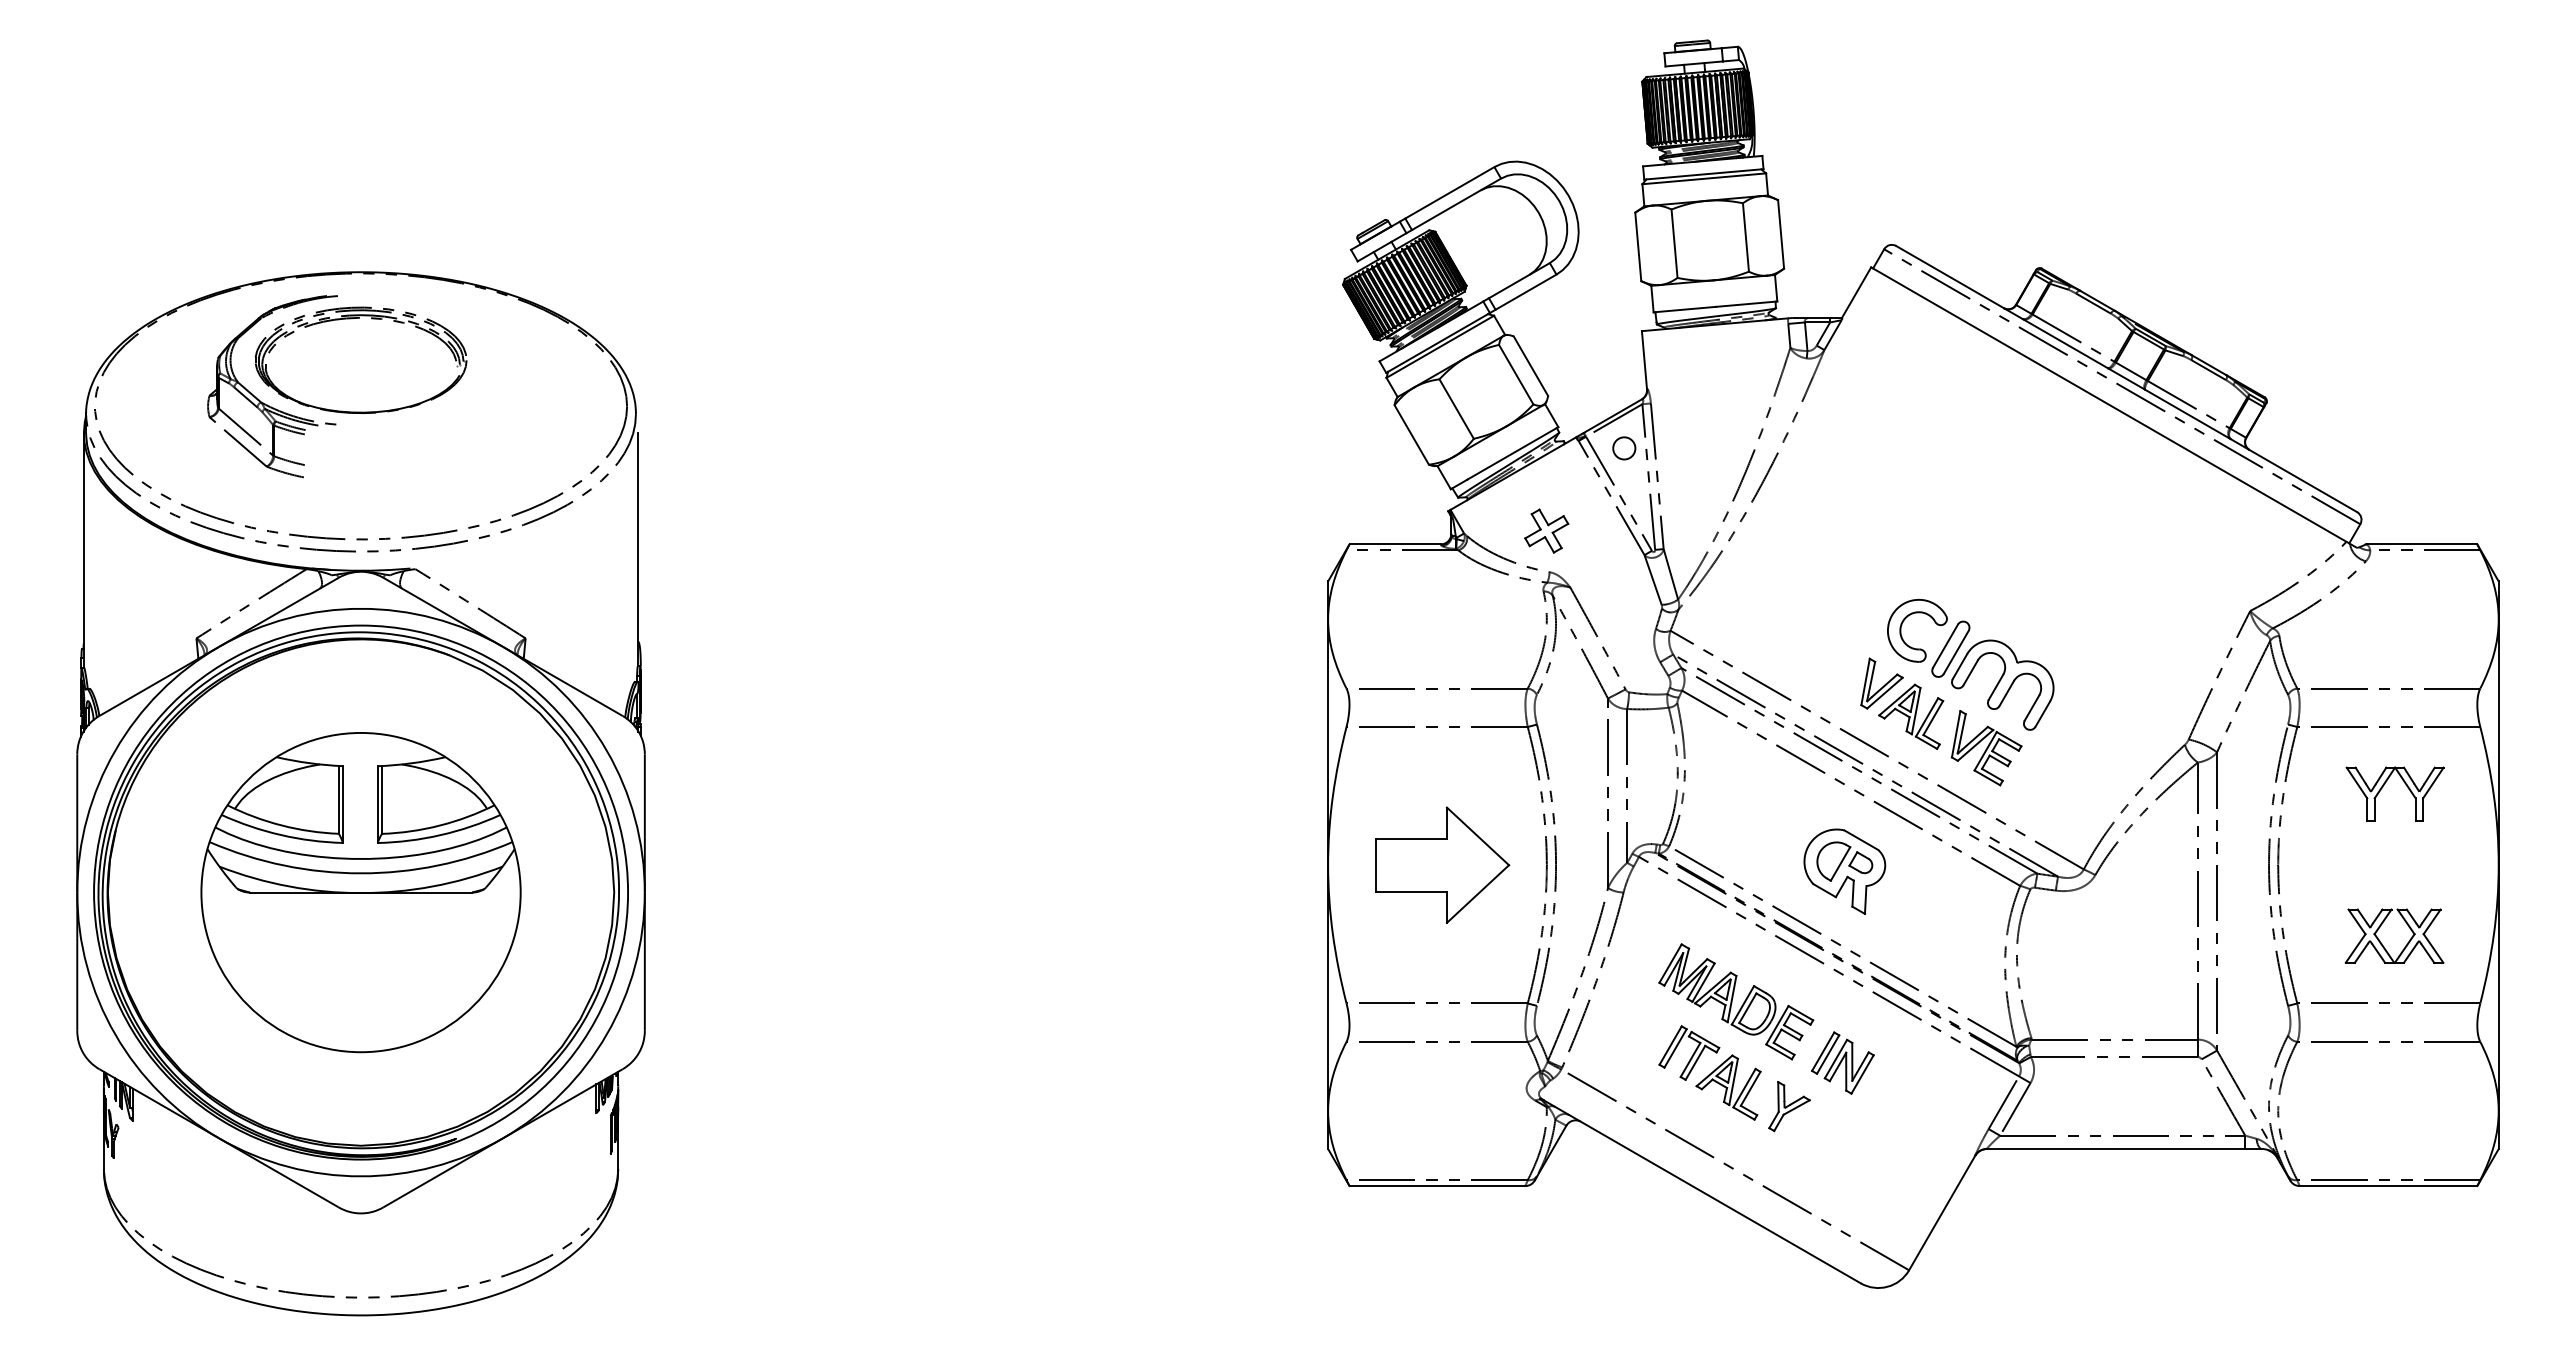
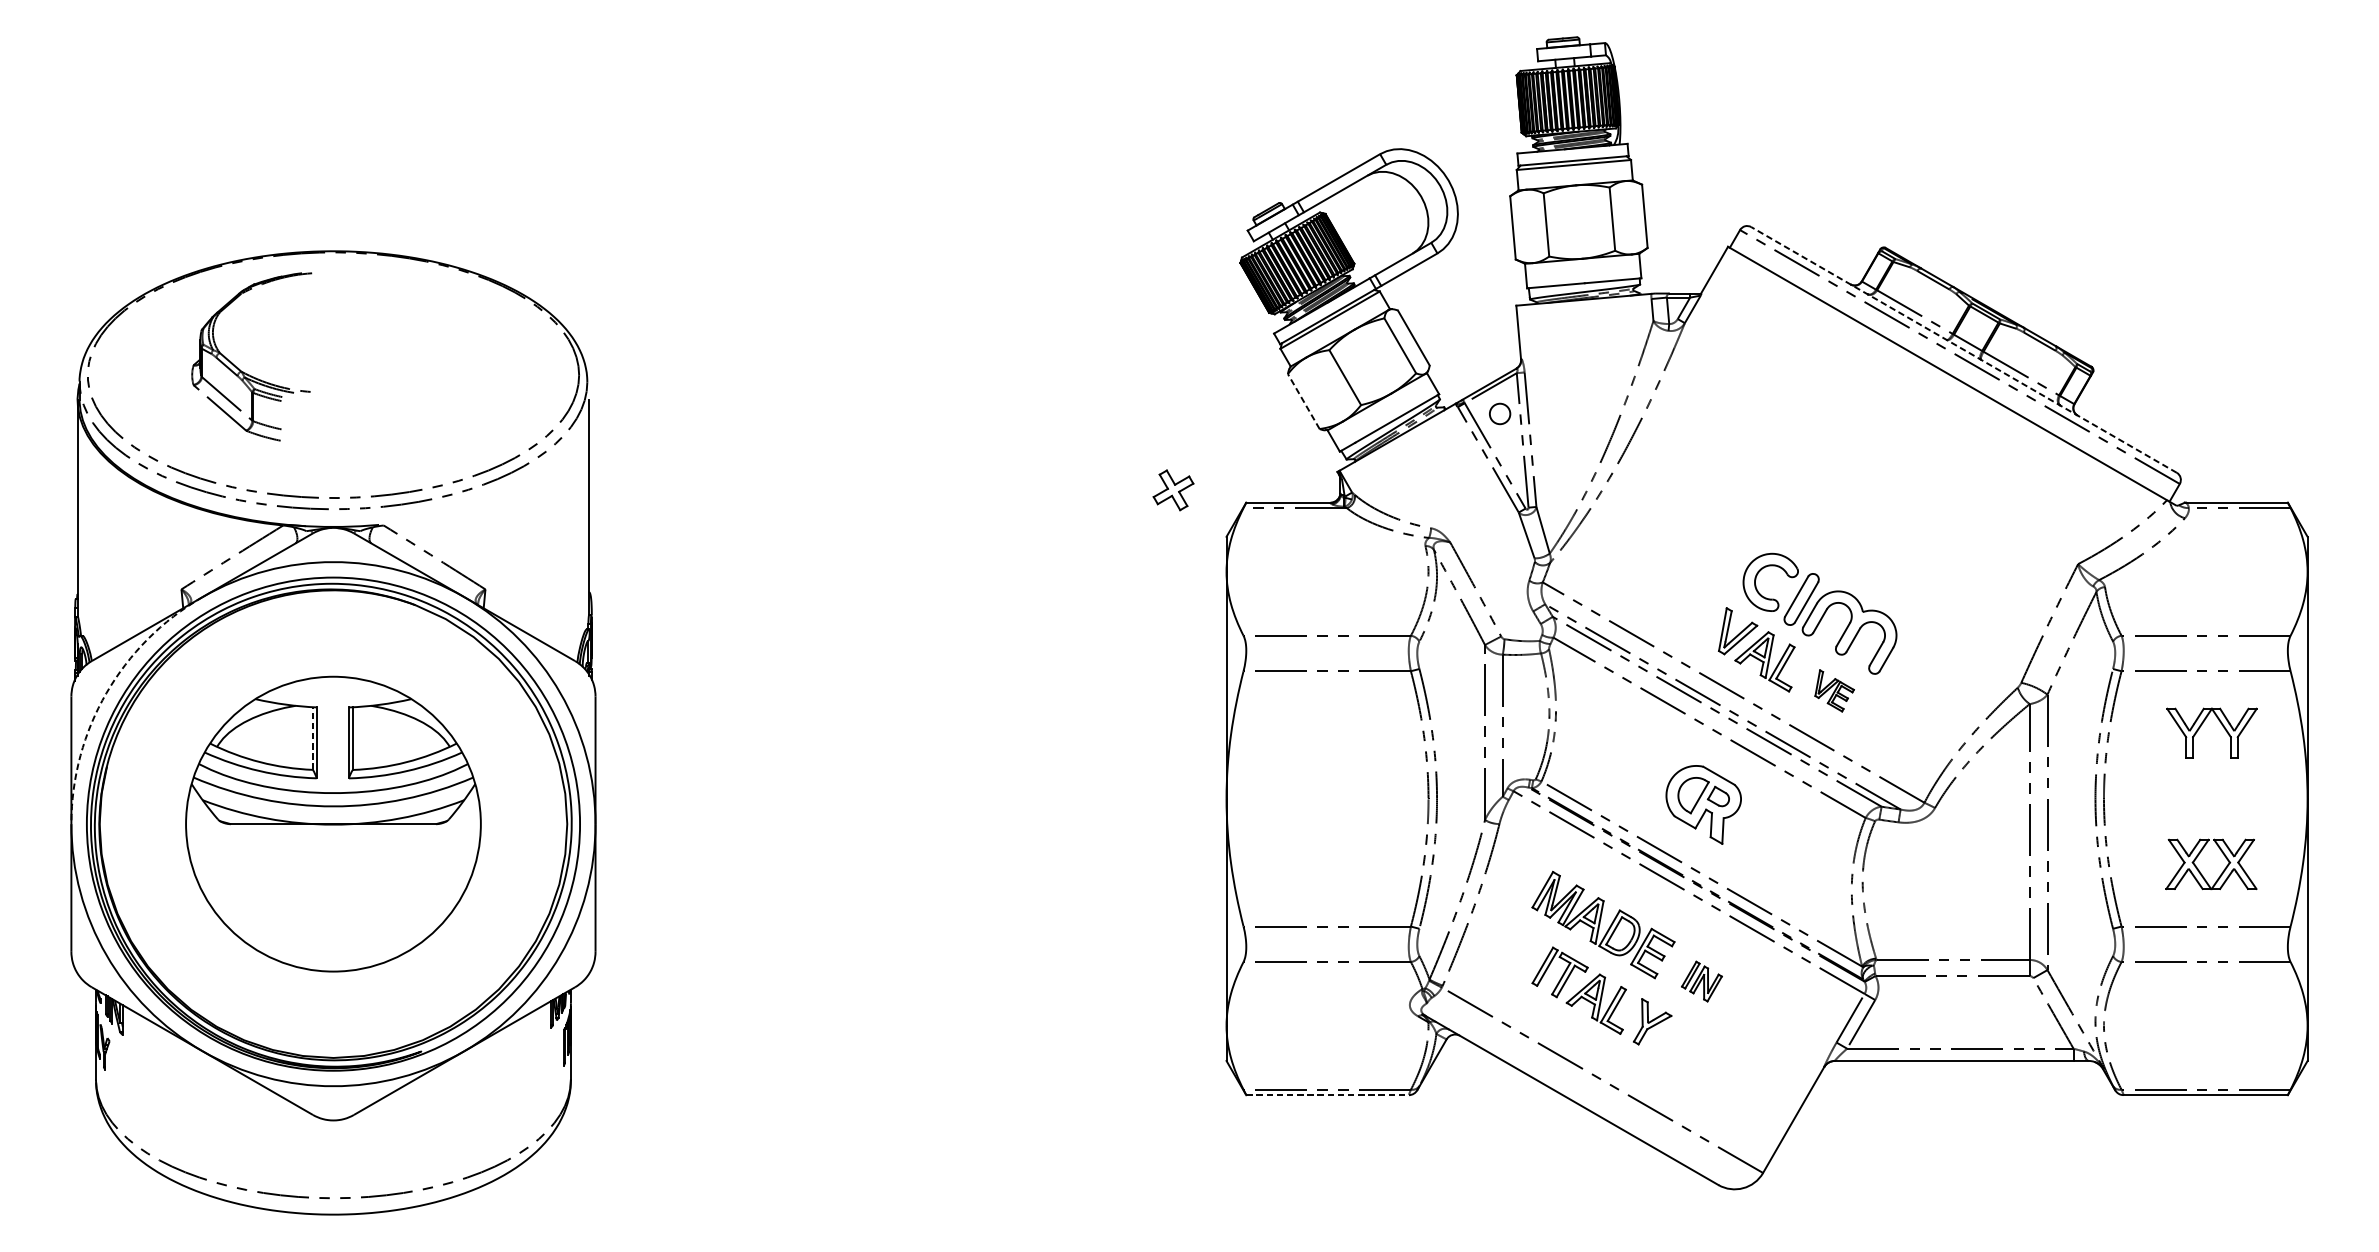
part: (352, 319) -> (325, 294), removed
line: (2126, 378) -> (1963, 349), solid -> dashed
line: (1411, 434) -> (1303, 401), solid -> dashed
part: (1546, 530) -> (1173, 489), moved
part: (1986, 748) -> (1834, 691), size x0.6
arc: (115, 750) -> (106, 692), solid -> dashed
line: (338, 799) -> (312, 738), solid -> dashed
part: (1442, 864) -> (1332, 798), removed
part: (1842, 1062) -> (1701, 981), size x0.7
line: (1438, 1186) -> (1328, 1095), solid -> dashed

